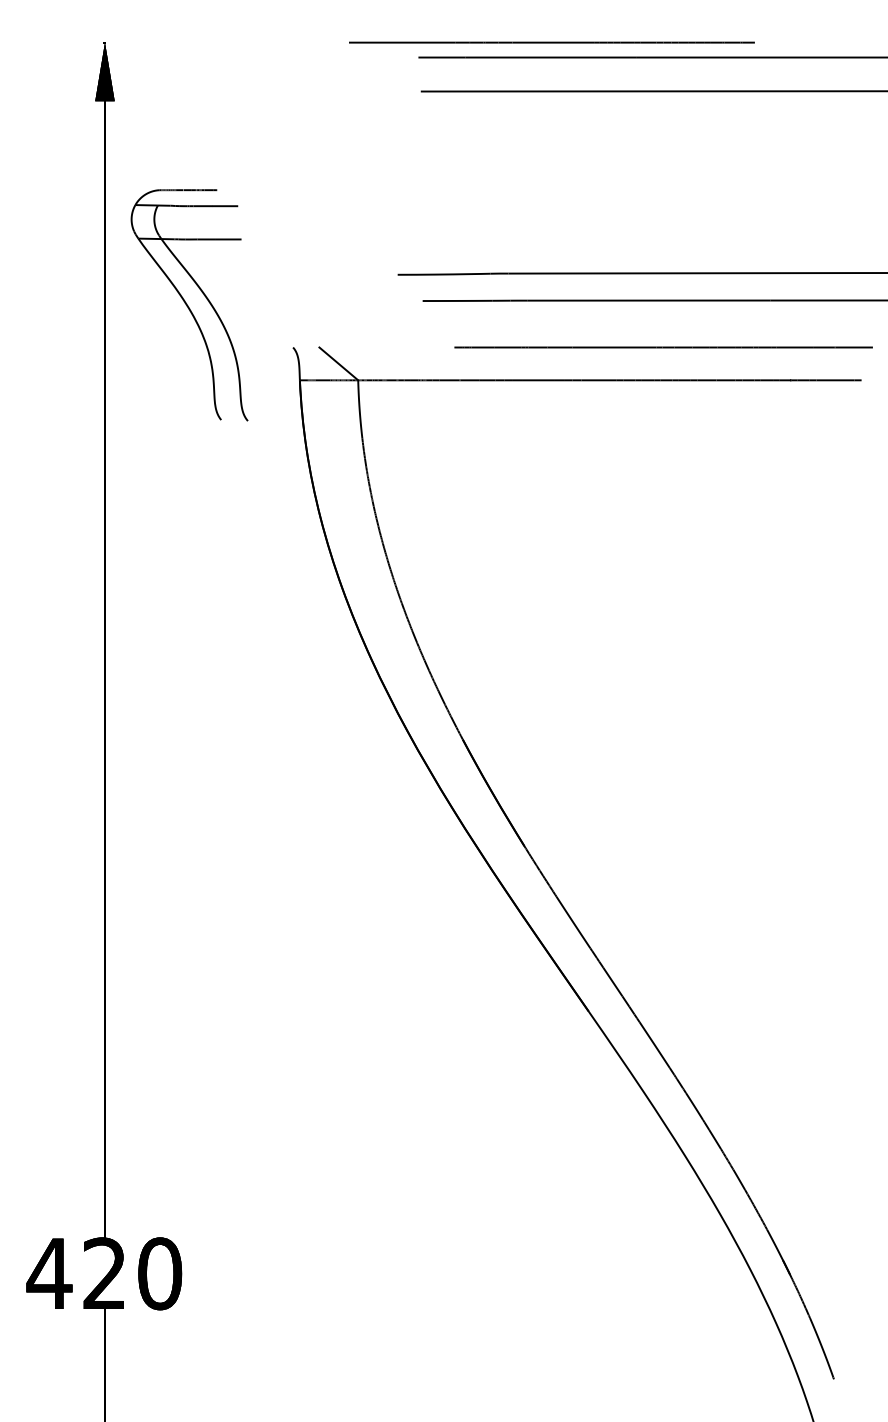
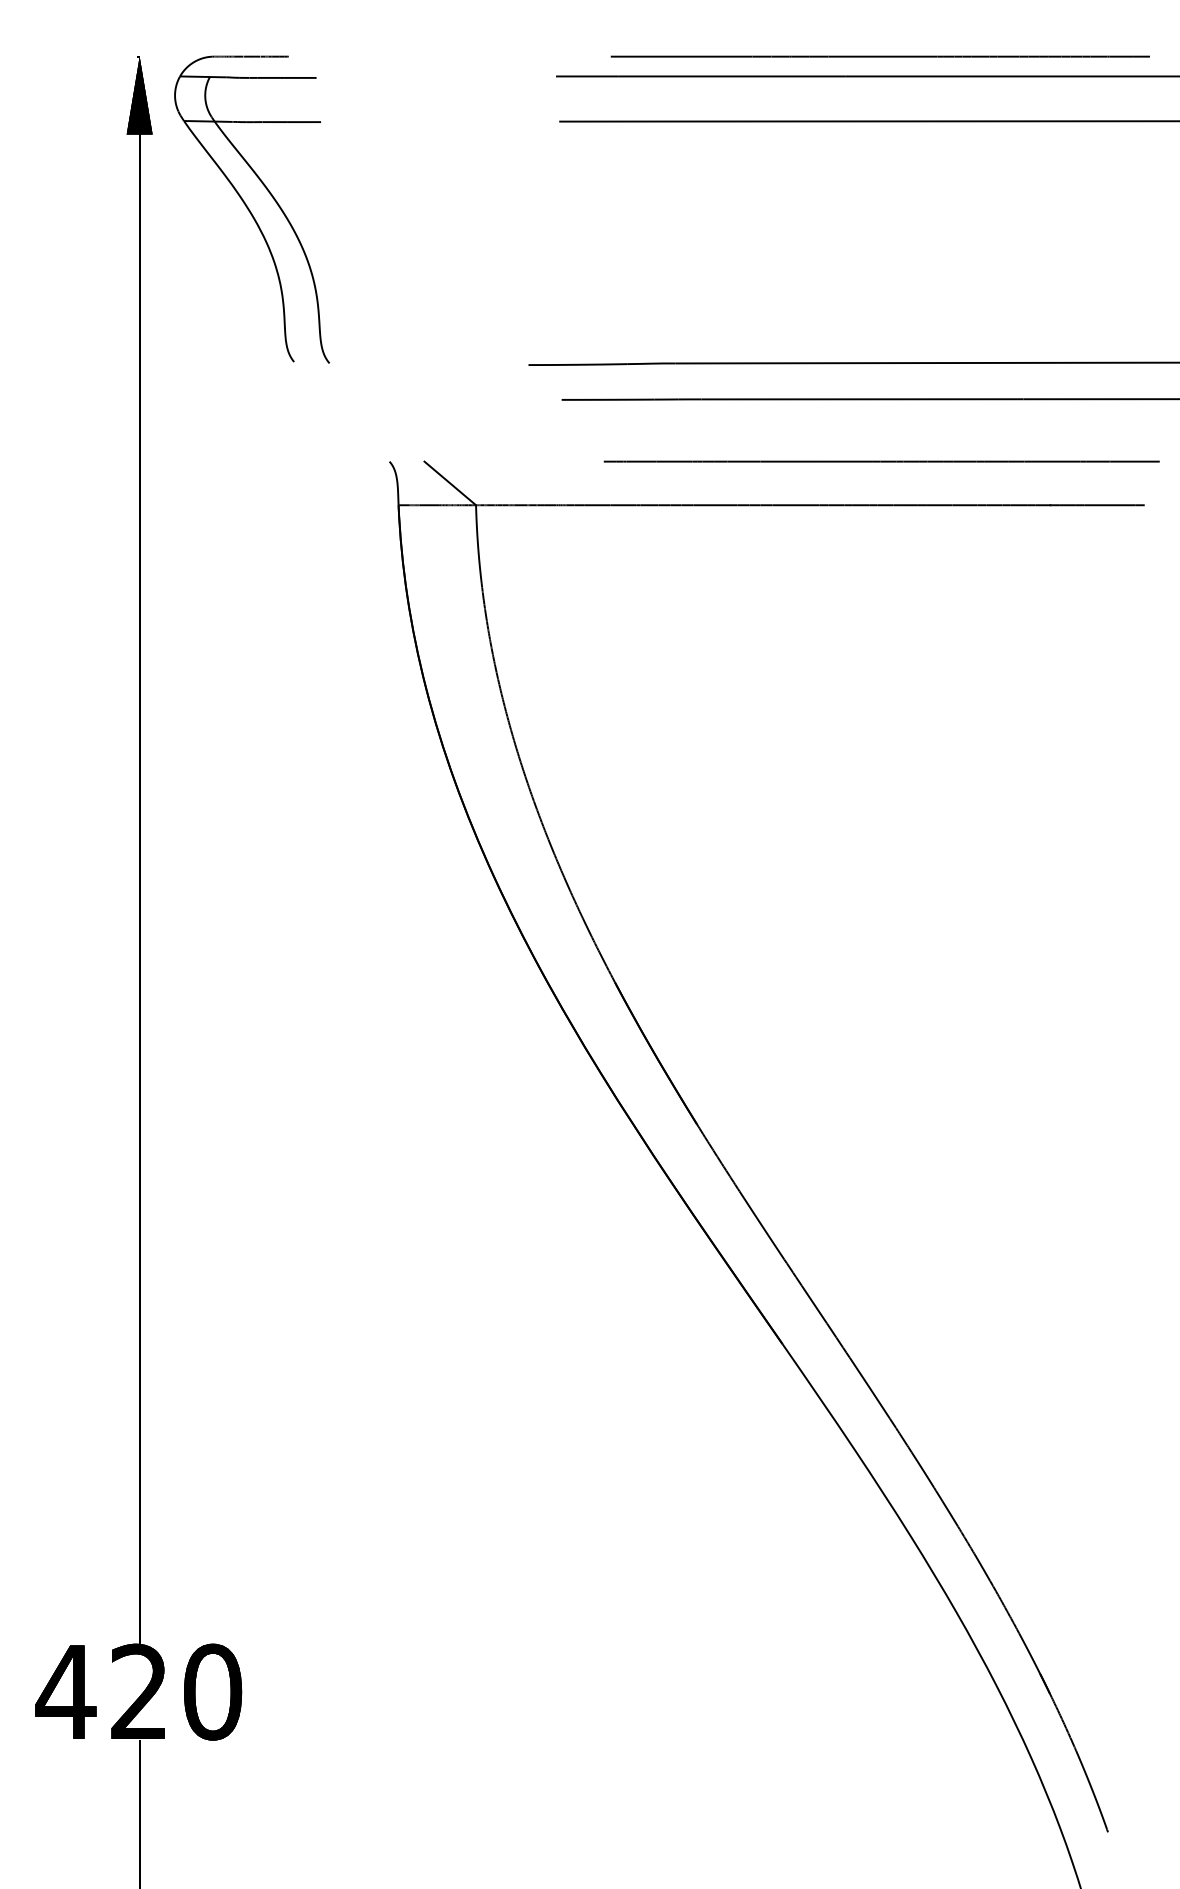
line: (551, 42) -> (879, 56), moved
part: (189, 305) -> (251, 209), moved

